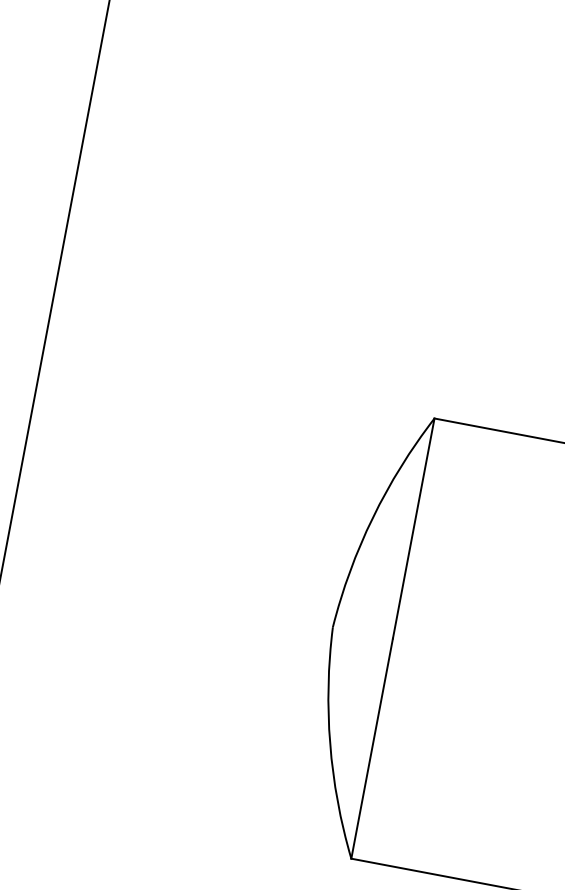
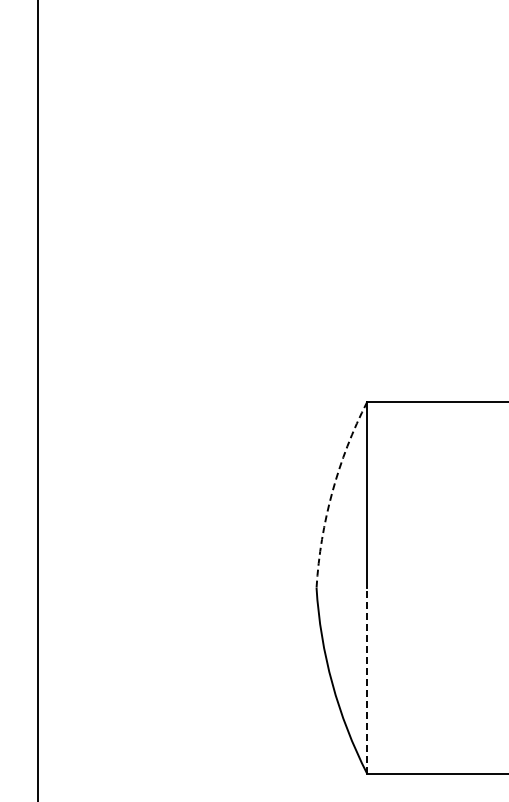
arc: (373, 518) -> (332, 492), solid -> dashed
line: (372, 748) -> (367, 680), solid -> dashed

